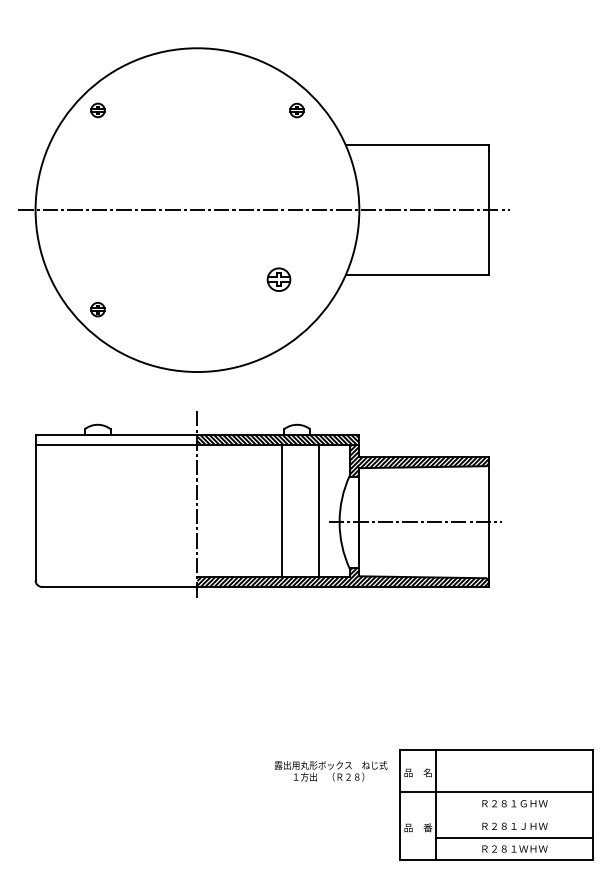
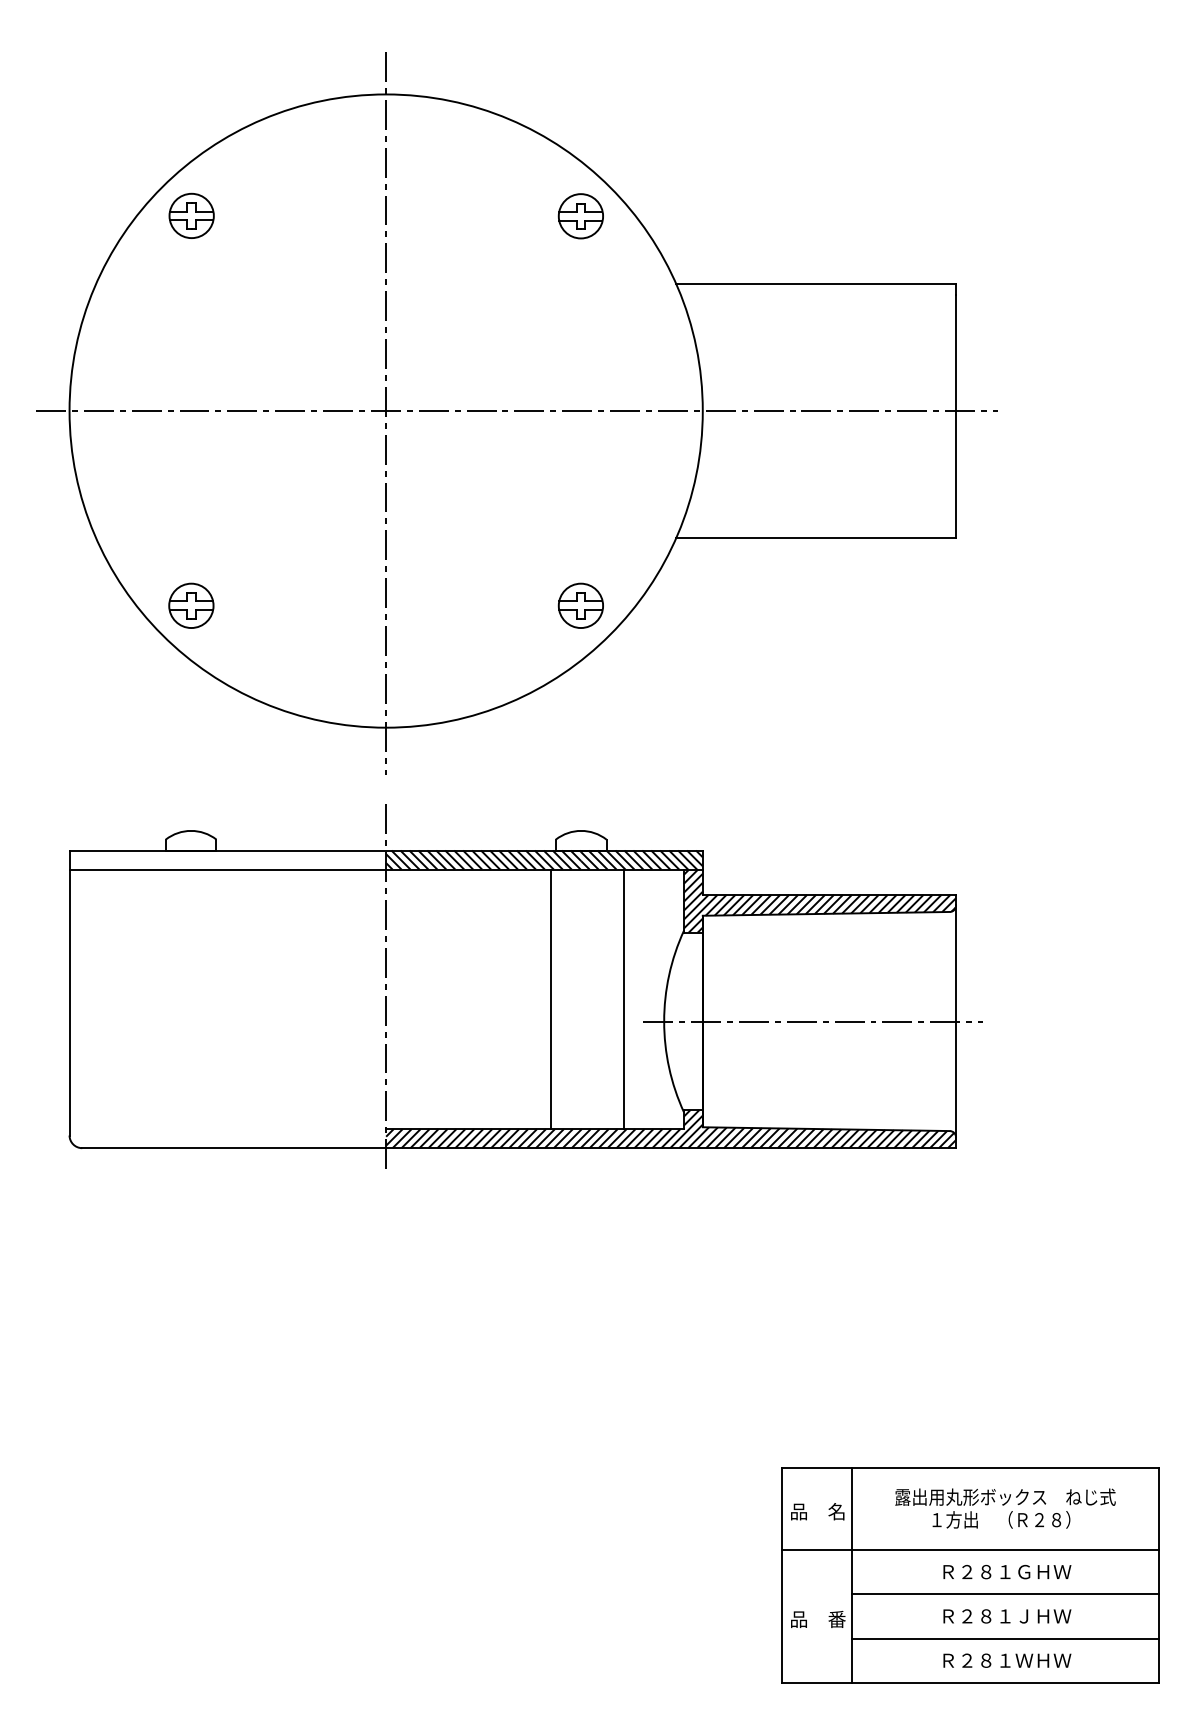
part: (97, 110) -> (190, 216), size x1.67
part: (296, 110) -> (579, 216), size x1.67
line: (197, 211) -> (386, 413), added
part: (278, 279) -> (579, 605), moved
part: (97, 309) -> (190, 605), size x1.67
text: (330, 771) -> (1004, 1509), moved
line: (513, 815) -> (1004, 1595), added

